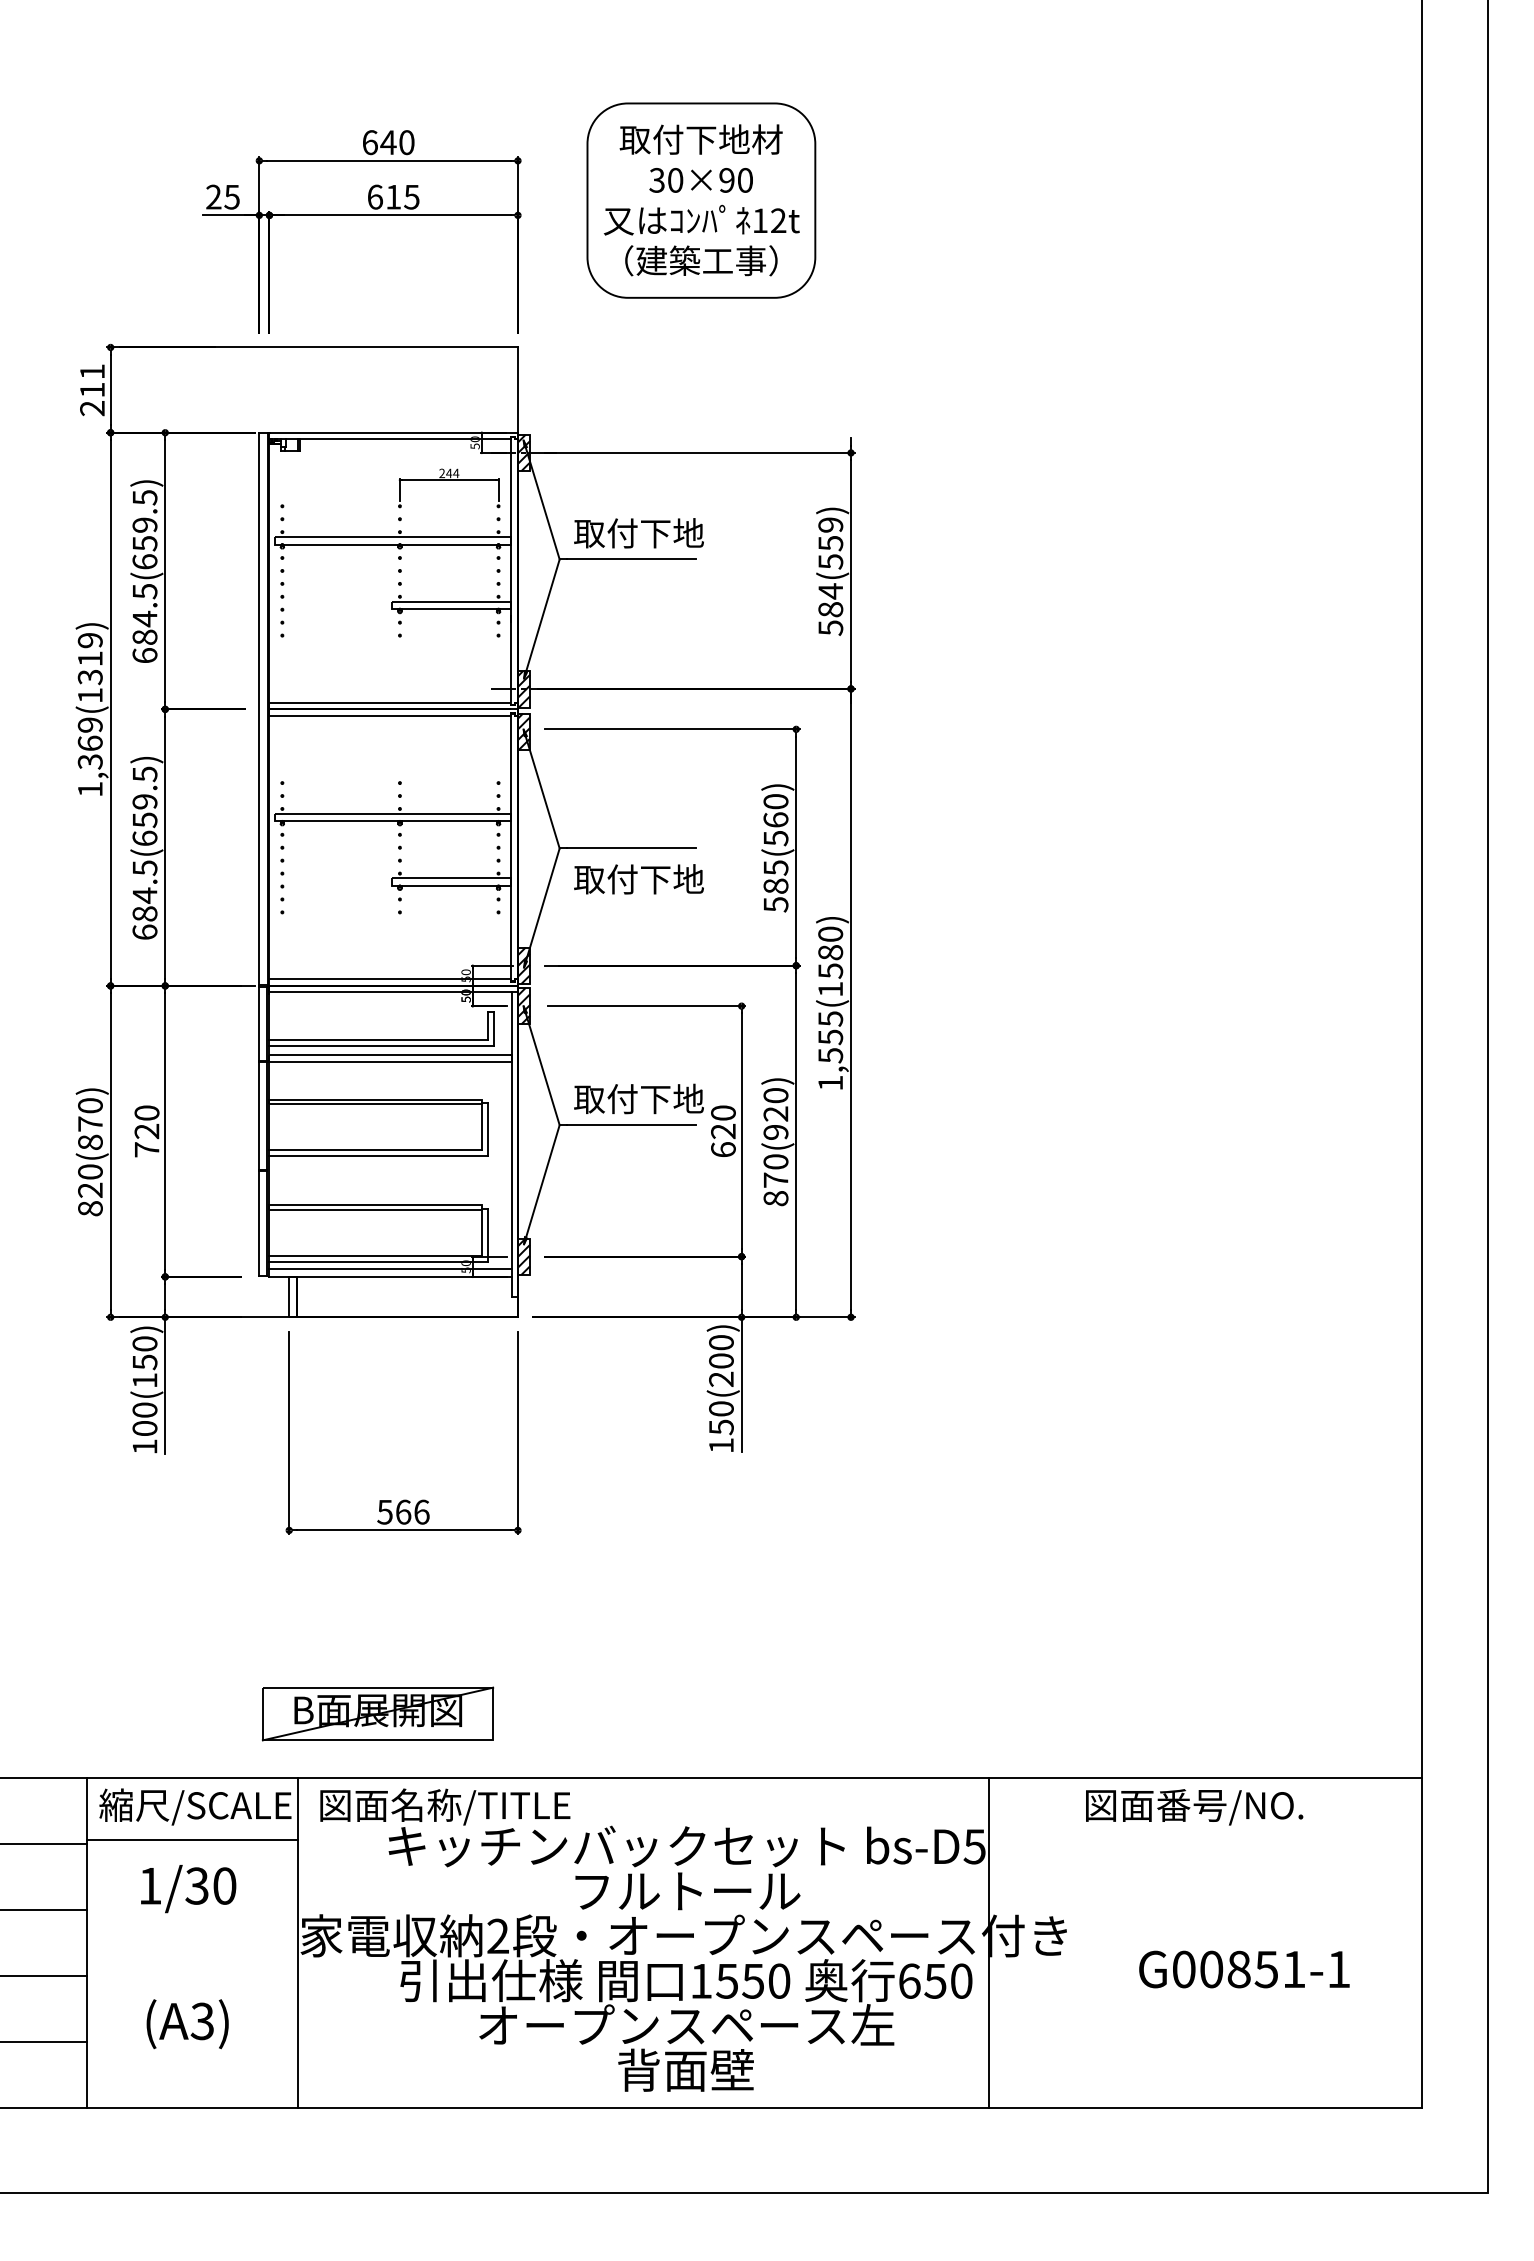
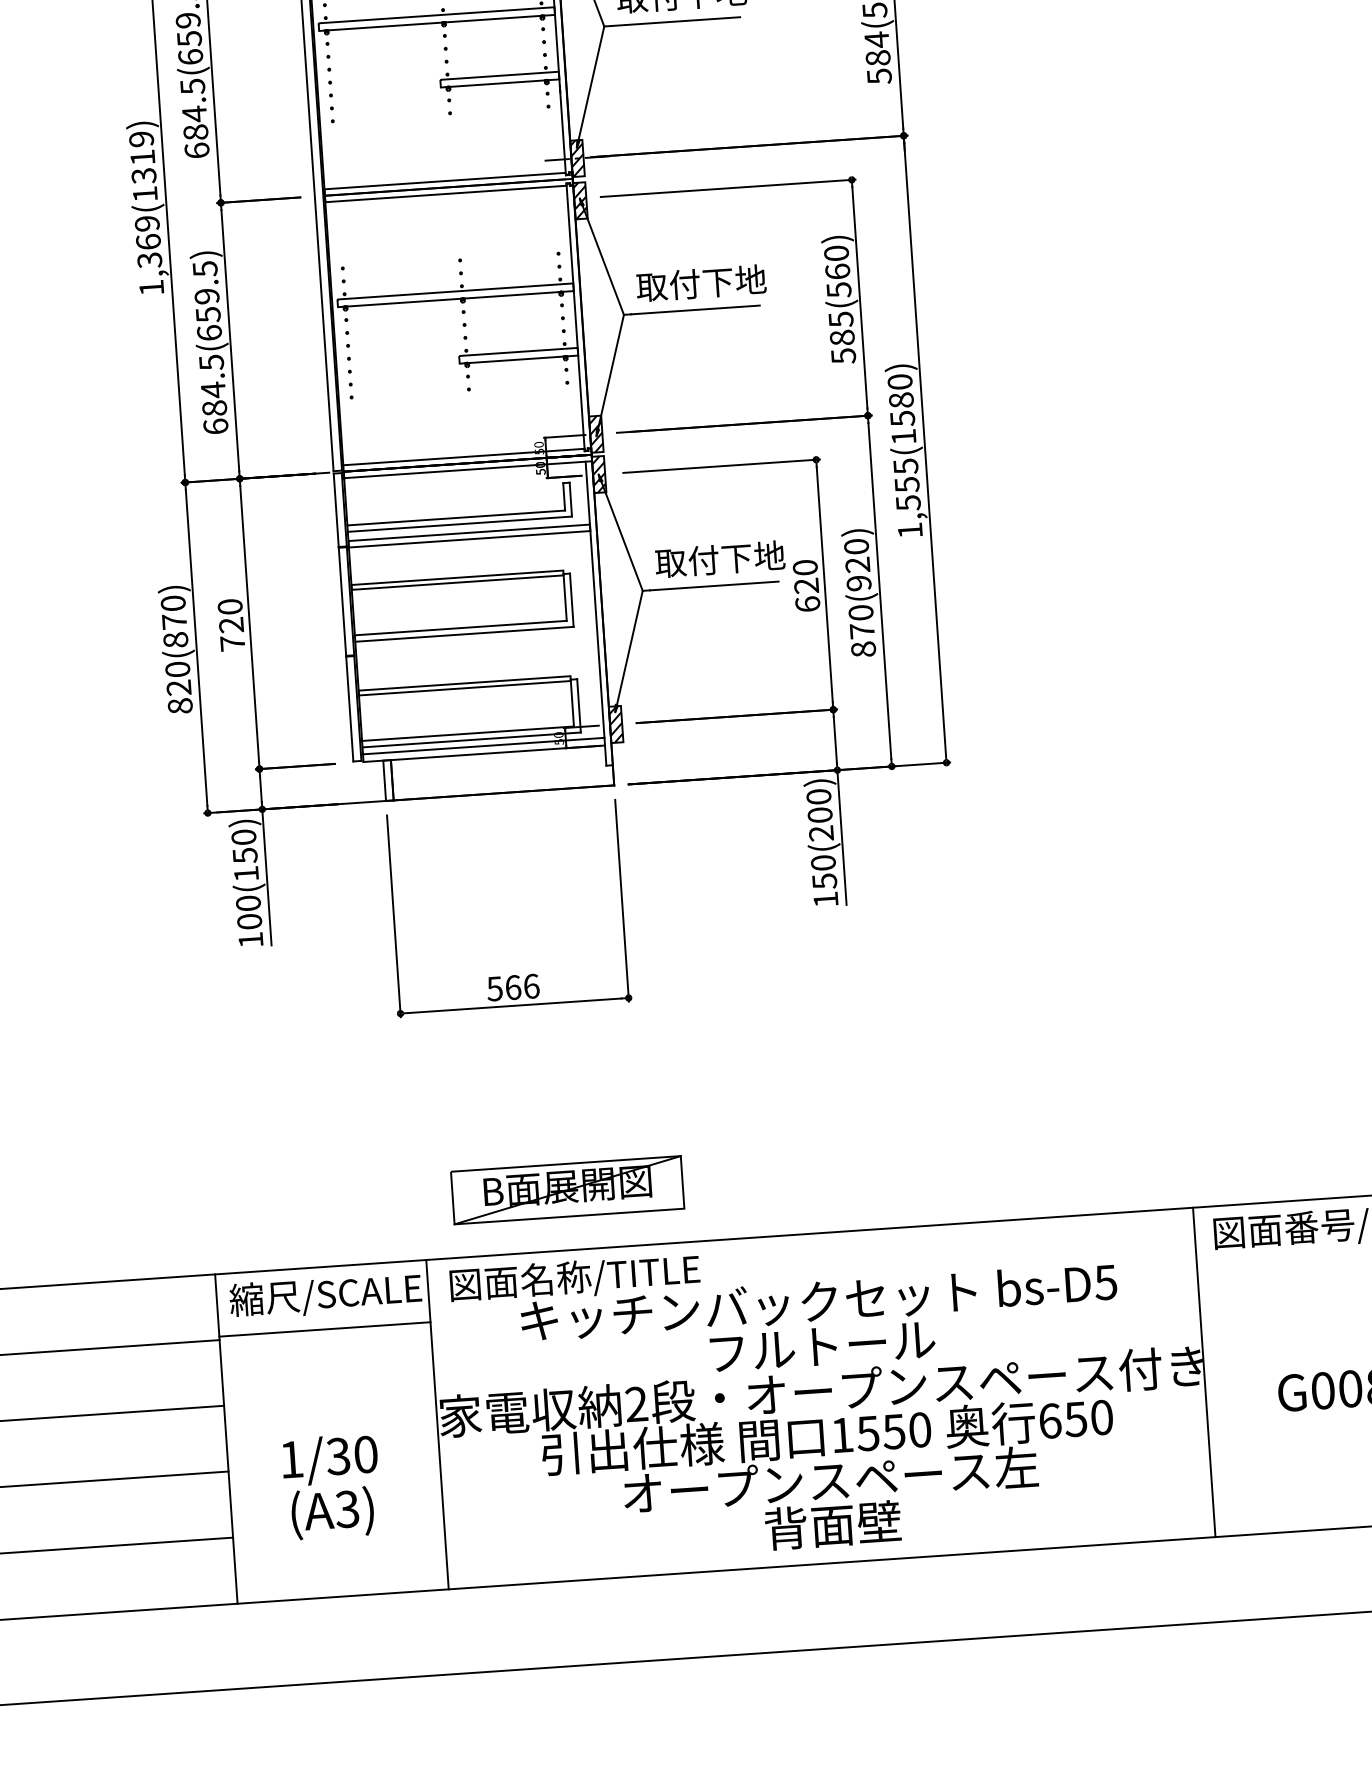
text: (638, 879) -> (700, 283), moved
part: (378, 1713) -> (568, 1189), moved
text: (188, 1889) -> (330, 1460), moved
line: (988, 1943) -> (1204, 1372), moved

